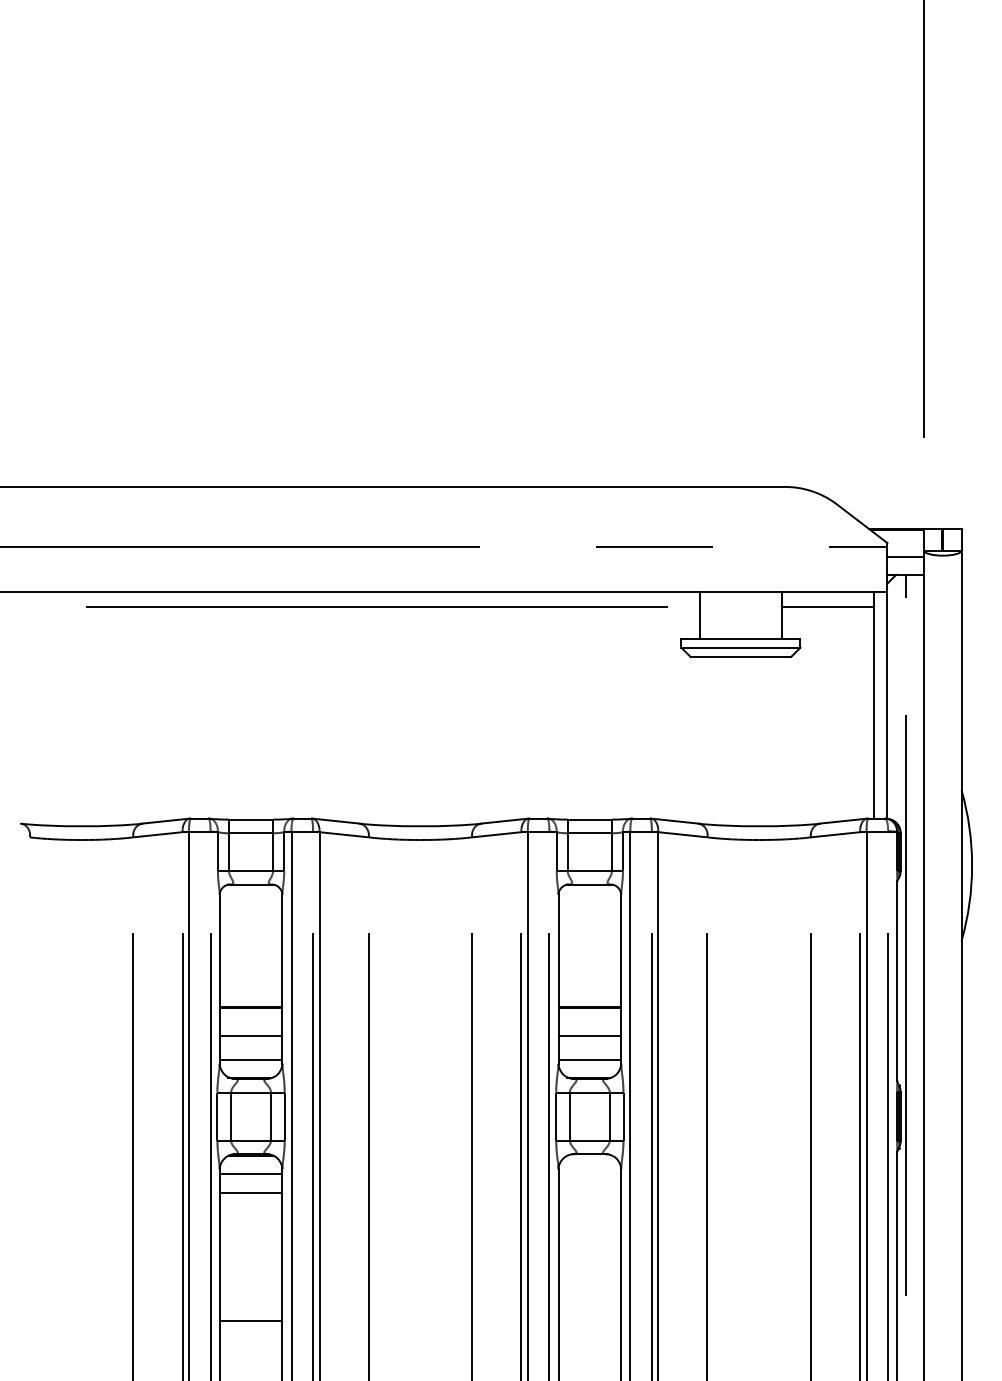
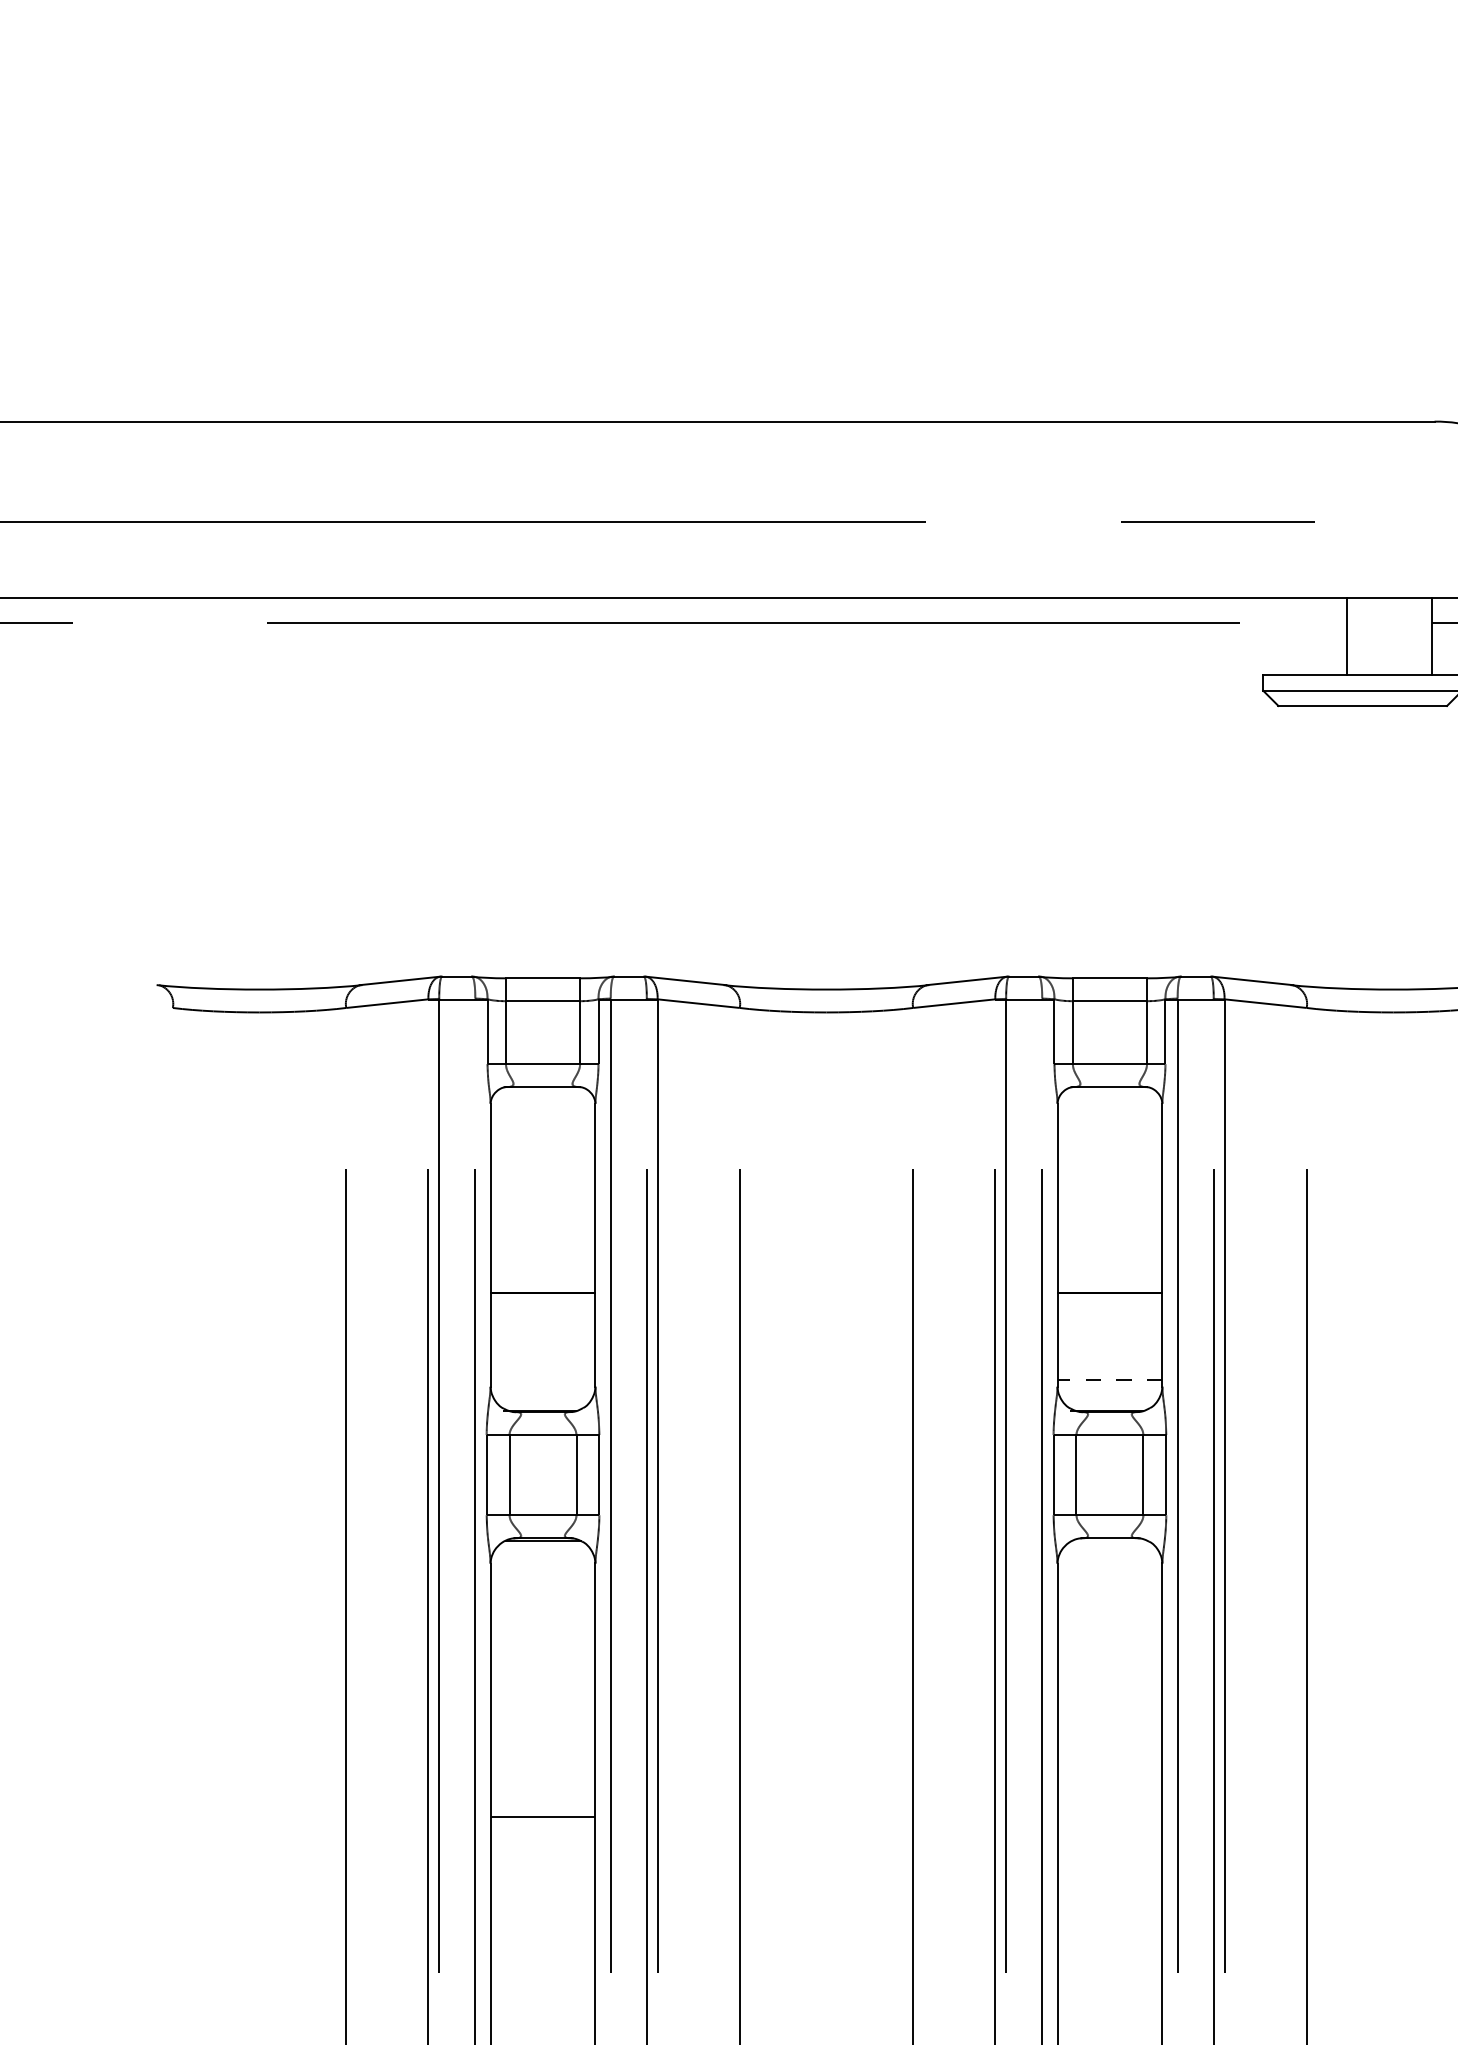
line: (699, 615) -> (1346, 636), moved
line: (250, 1036) -> (542, 1341), removed
line: (589, 1036) -> (1109, 1341), removed
line: (250, 1059) -> (542, 1379), removed
line: (589, 1059) -> (1109, 1379), solid -> dashed
line: (250, 1174) -> (542, 1572), removed
line: (250, 1192) -> (542, 1602), removed

